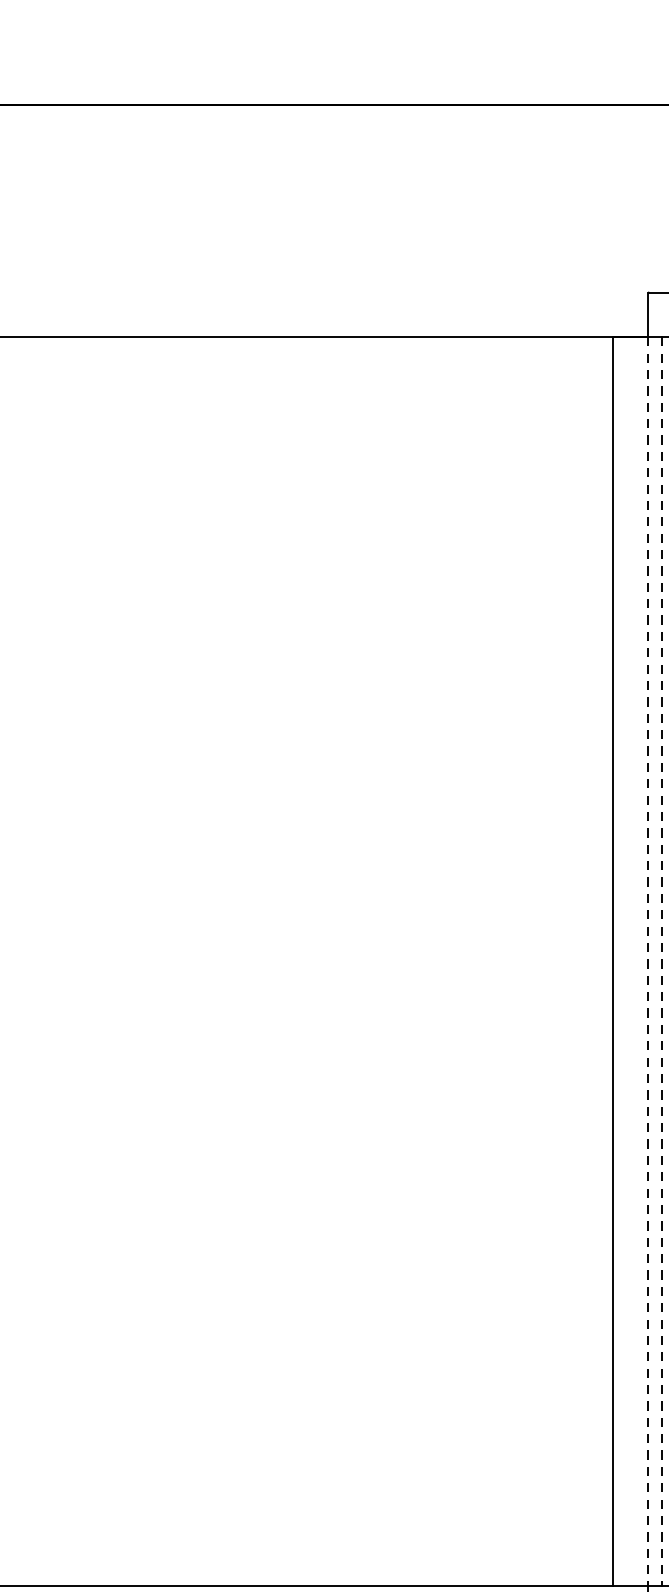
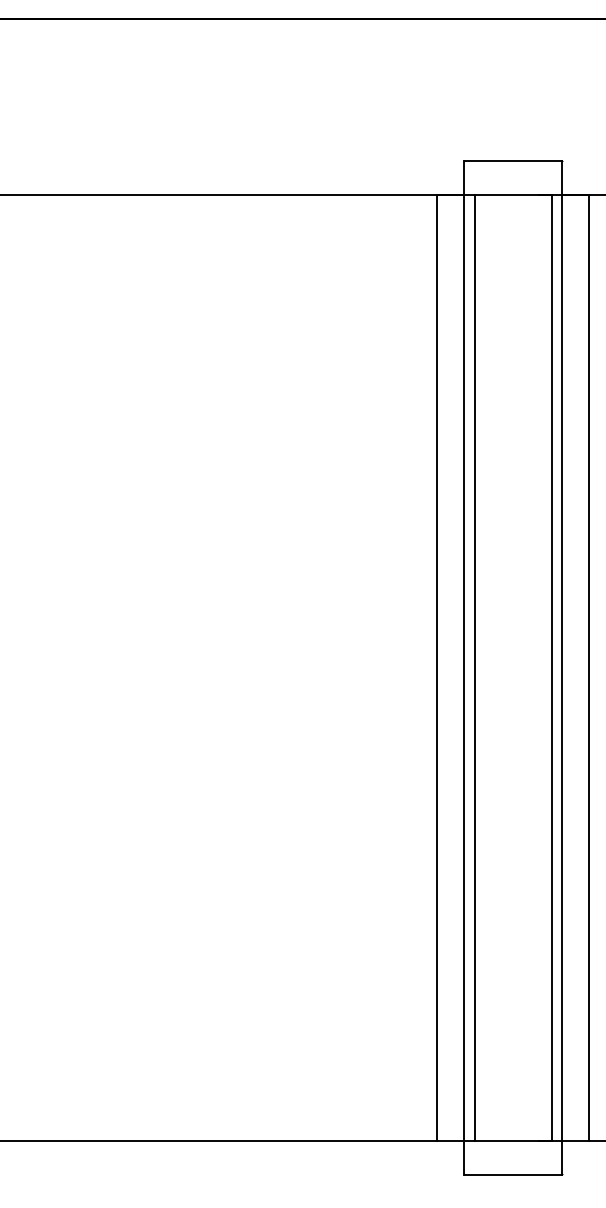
line: (648, 962) -> (464, 668), dashed -> solid
line: (661, 962) -> (474, 668), dashed -> solid

